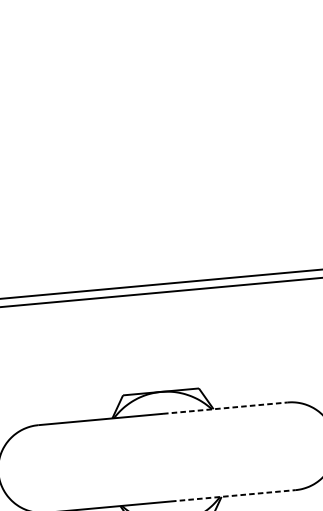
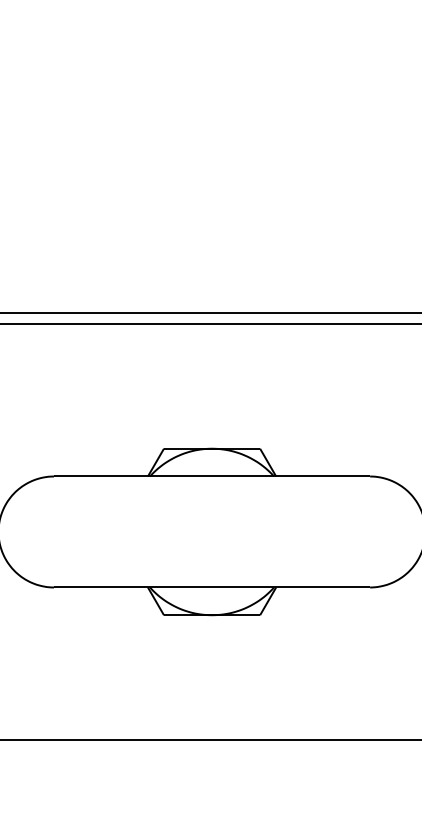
line: (225, 408) -> (291, 476), dashed -> solid
line: (233, 495) -> (291, 587), dashed -> solid

